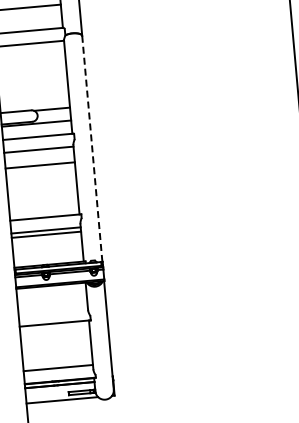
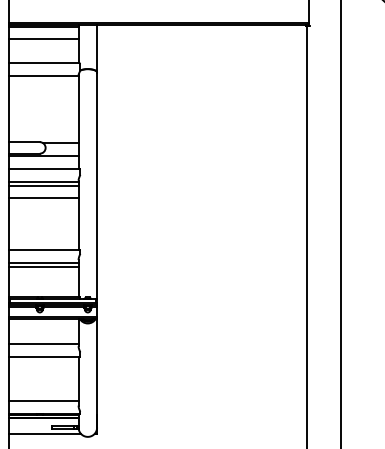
line: (92, 148) -> (97, 185), dashed -> solid
line: (38, 154) -> (43, 186), added
line: (52, 310) -> (43, 343), added

